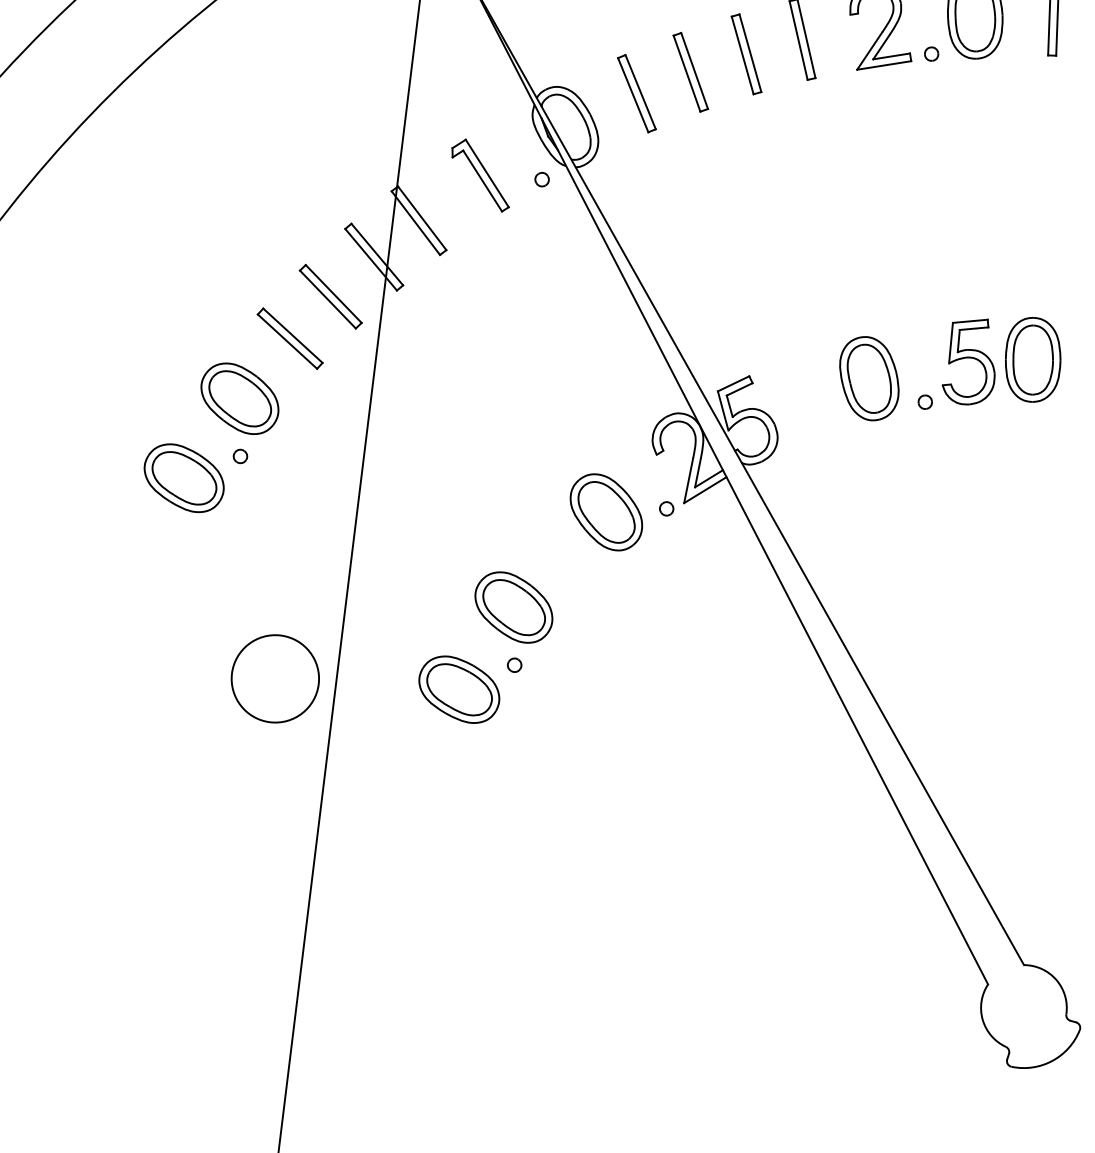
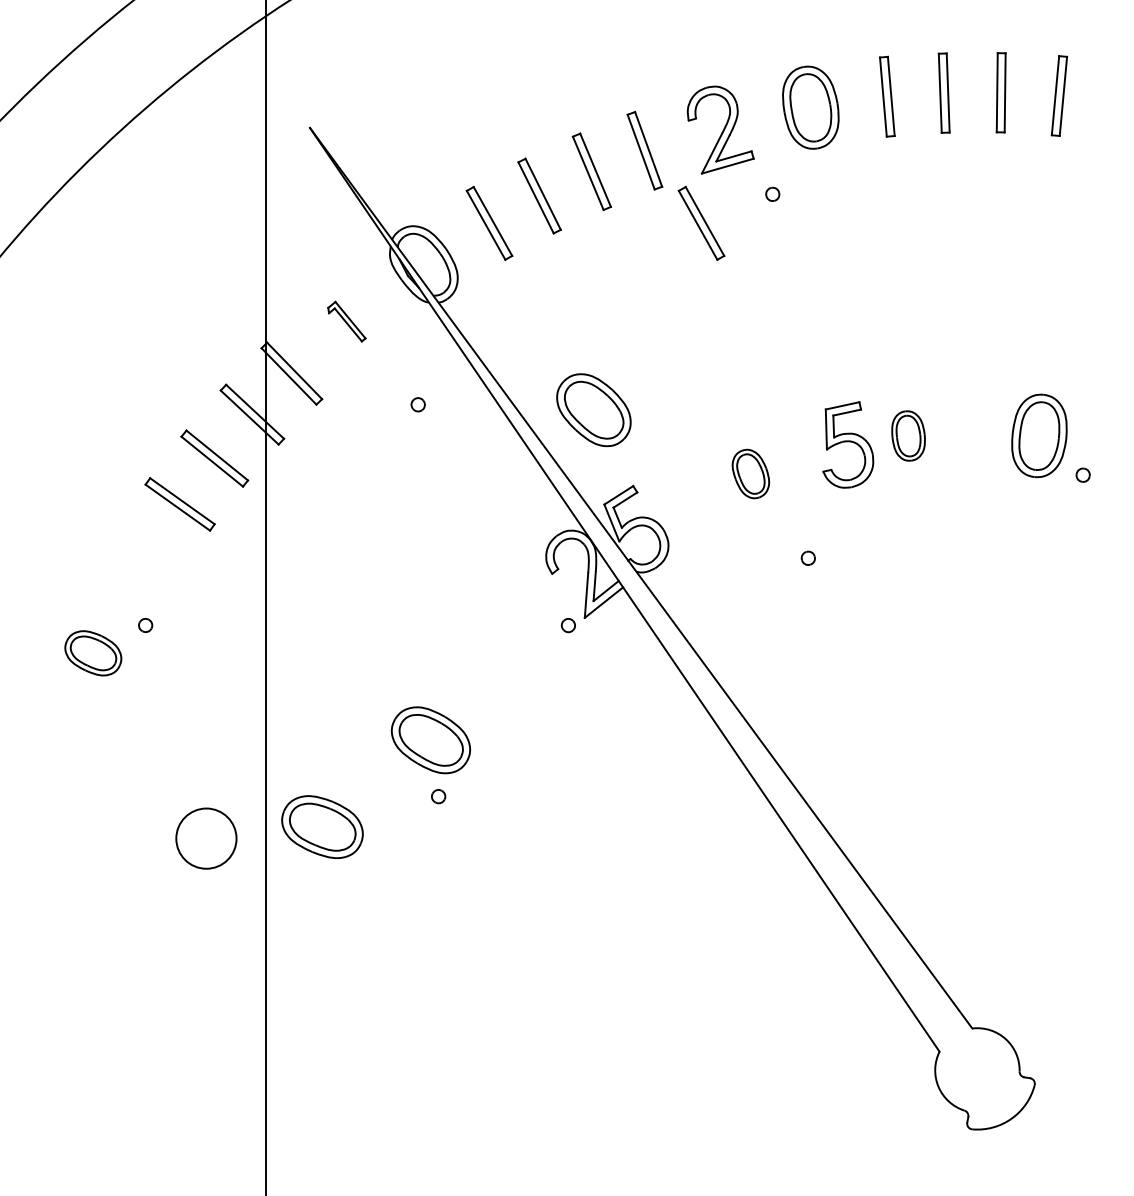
part: (931, 53) -> (772, 193), moved
part: (850, 120) -> (701, 223), added
part: (480, 174) -> (346, 321), size x0.6
part: (541, 179) -> (417, 404), moved
part: (1033, 359) -> (908, 435), size x0.6
part: (869, 378) -> (750, 473), size x0.6
part: (240, 399) -> (138, 569), removed
part: (924, 401) -> (807, 557), moved
part: (184, 477) -> (93, 652), size x0.7
part: (605, 512) -> (593, 410), moved
circle: (275, 678) -> (206, 838), size x0.7
part: (459, 690) -> (322, 827), moved

